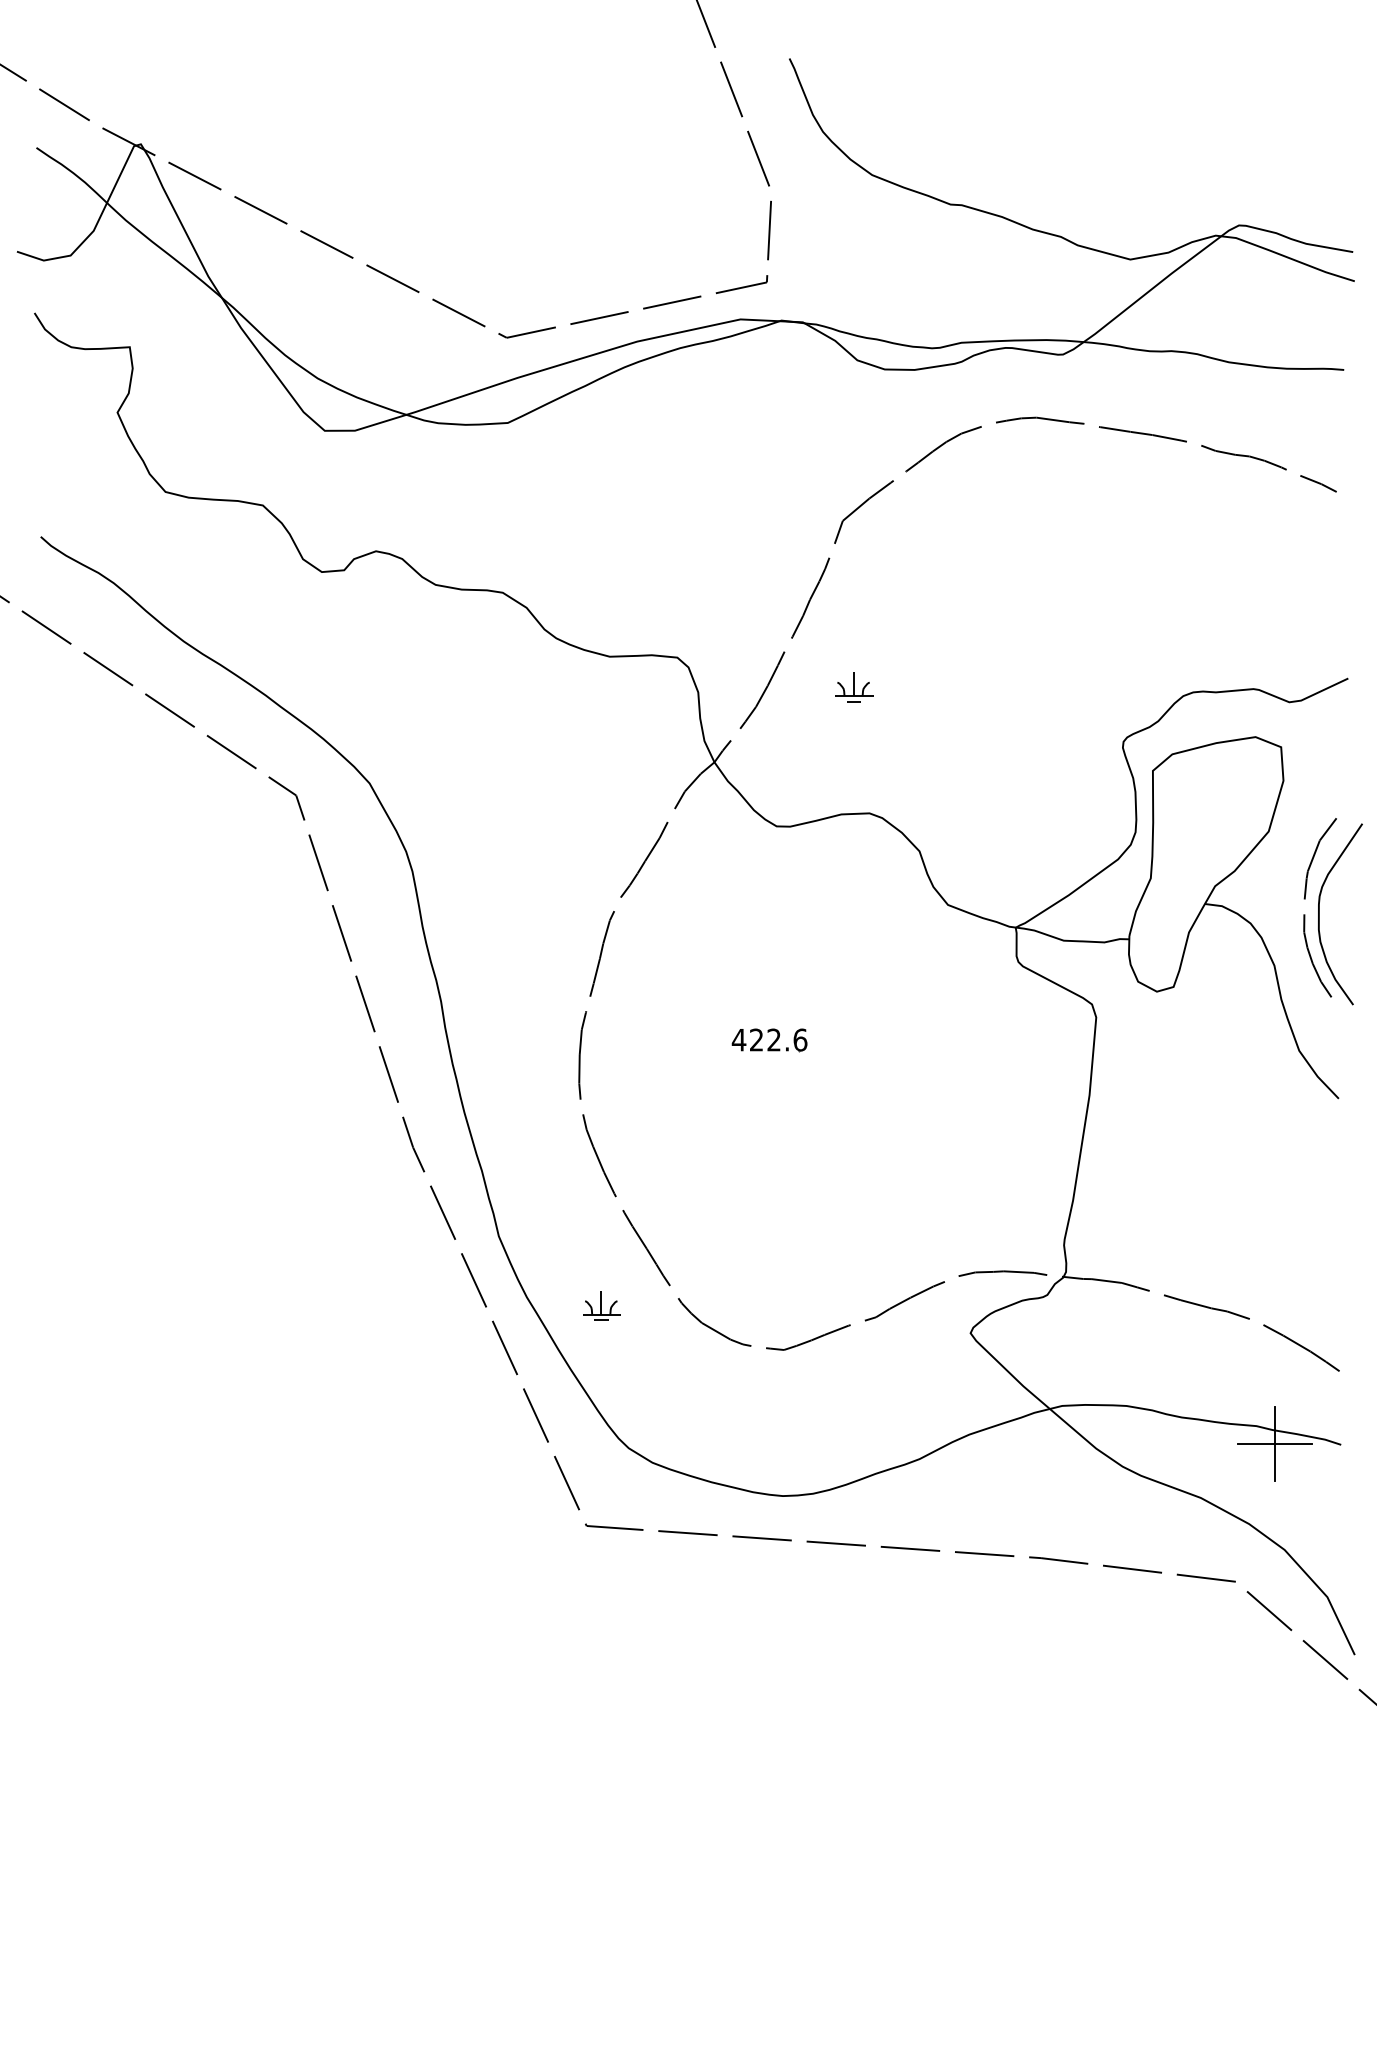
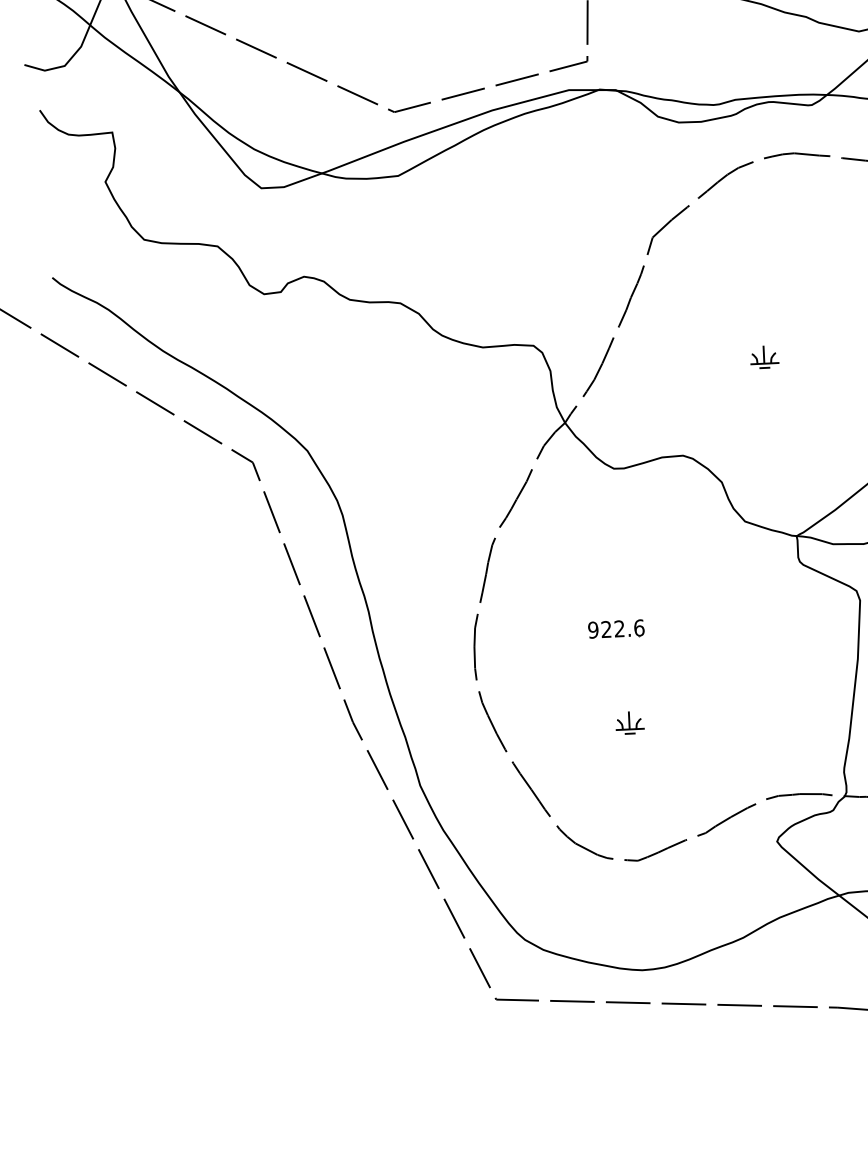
part: (854, 687) -> (764, 357), moved
text: (738, 1039) -> (592, 629), 422.6 -> 922.6
part: (601, 1305) -> (629, 722), moved

